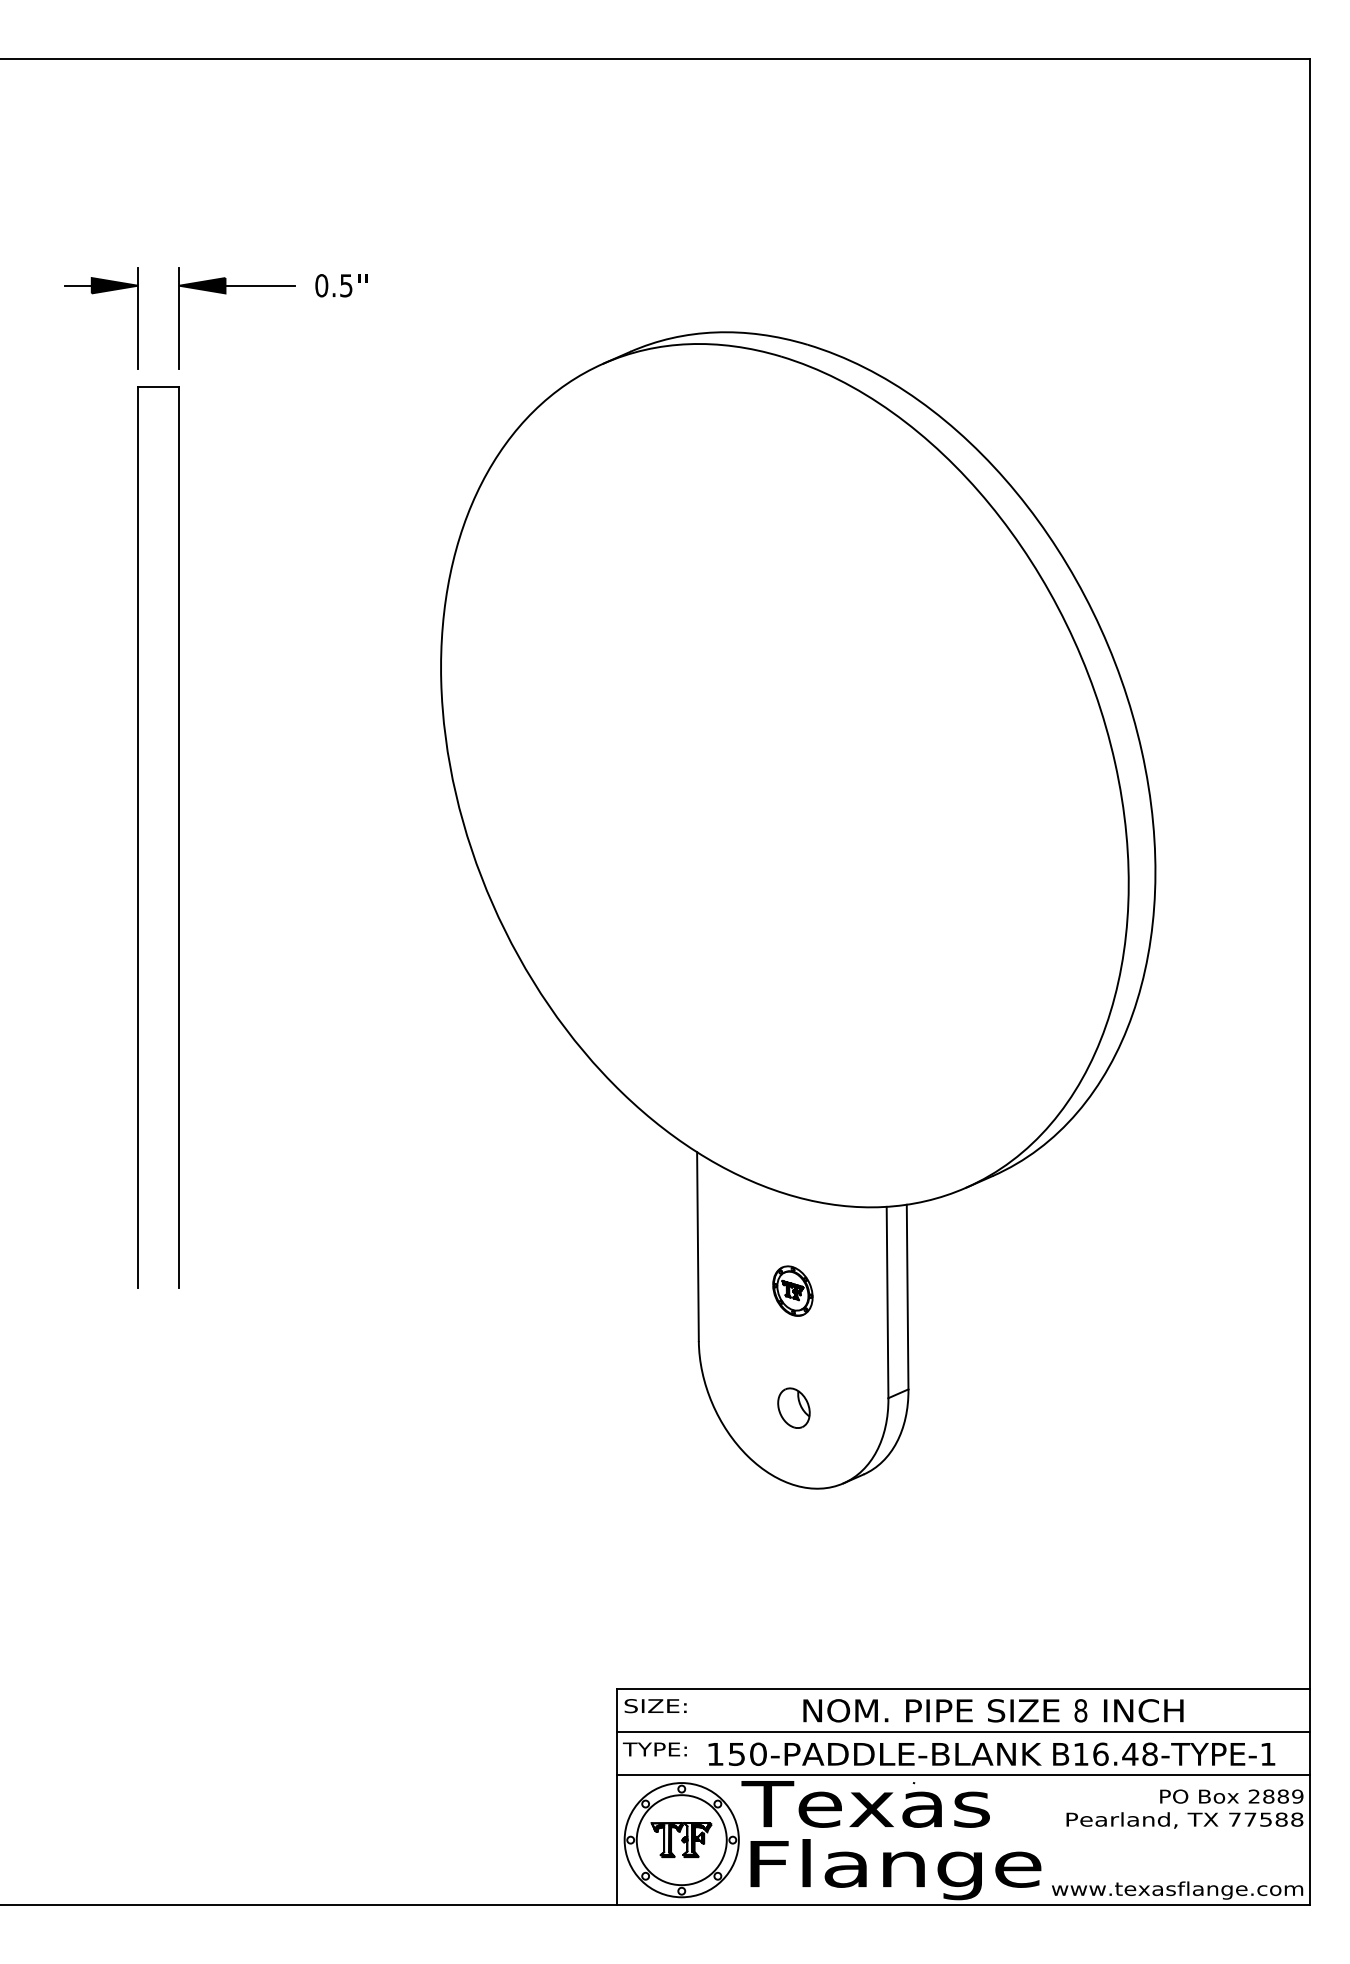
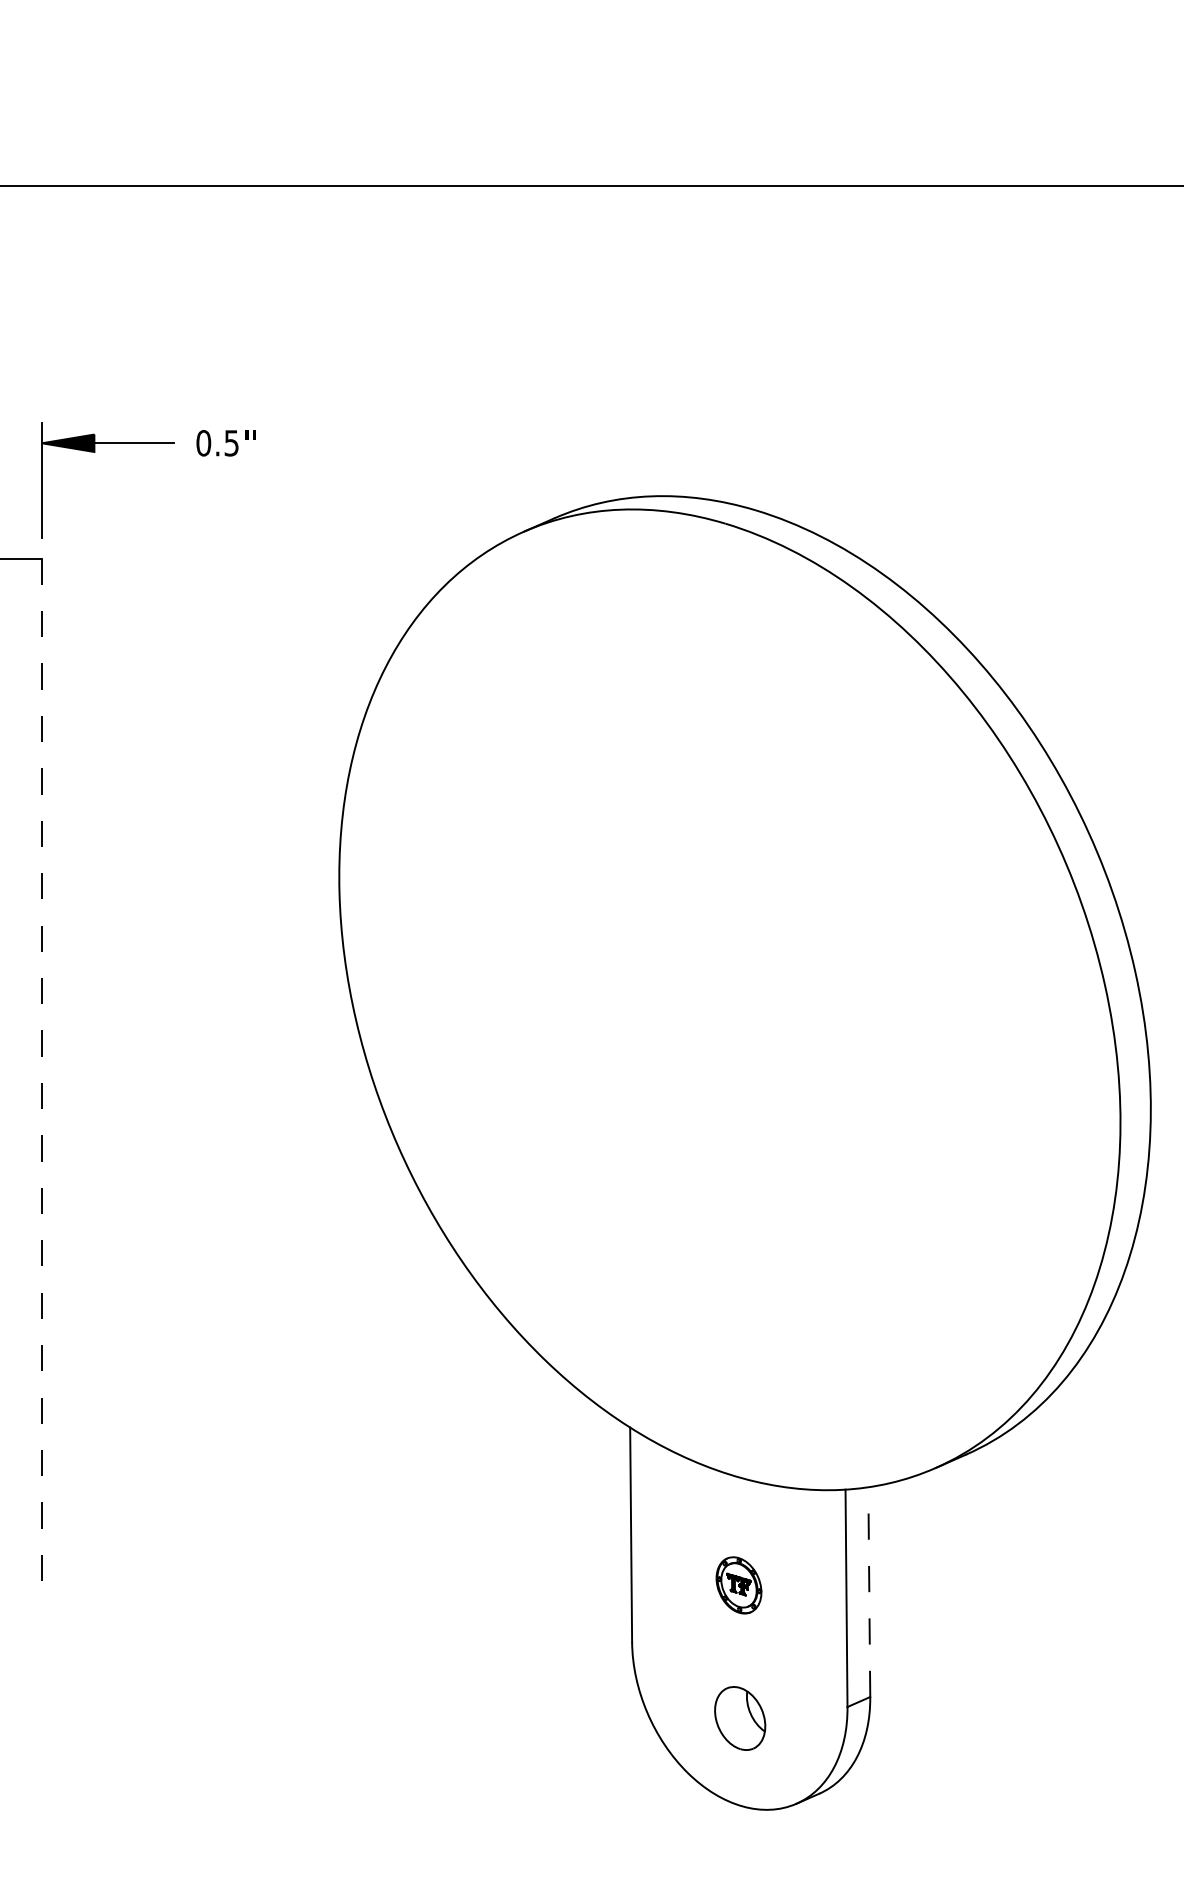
line: (179, 837) -> (42, 1070), solid -> dashed
line: (907, 1296) -> (869, 1591), solid -> dashed
part: (793, 1407) -> (739, 1717), size x1.4

